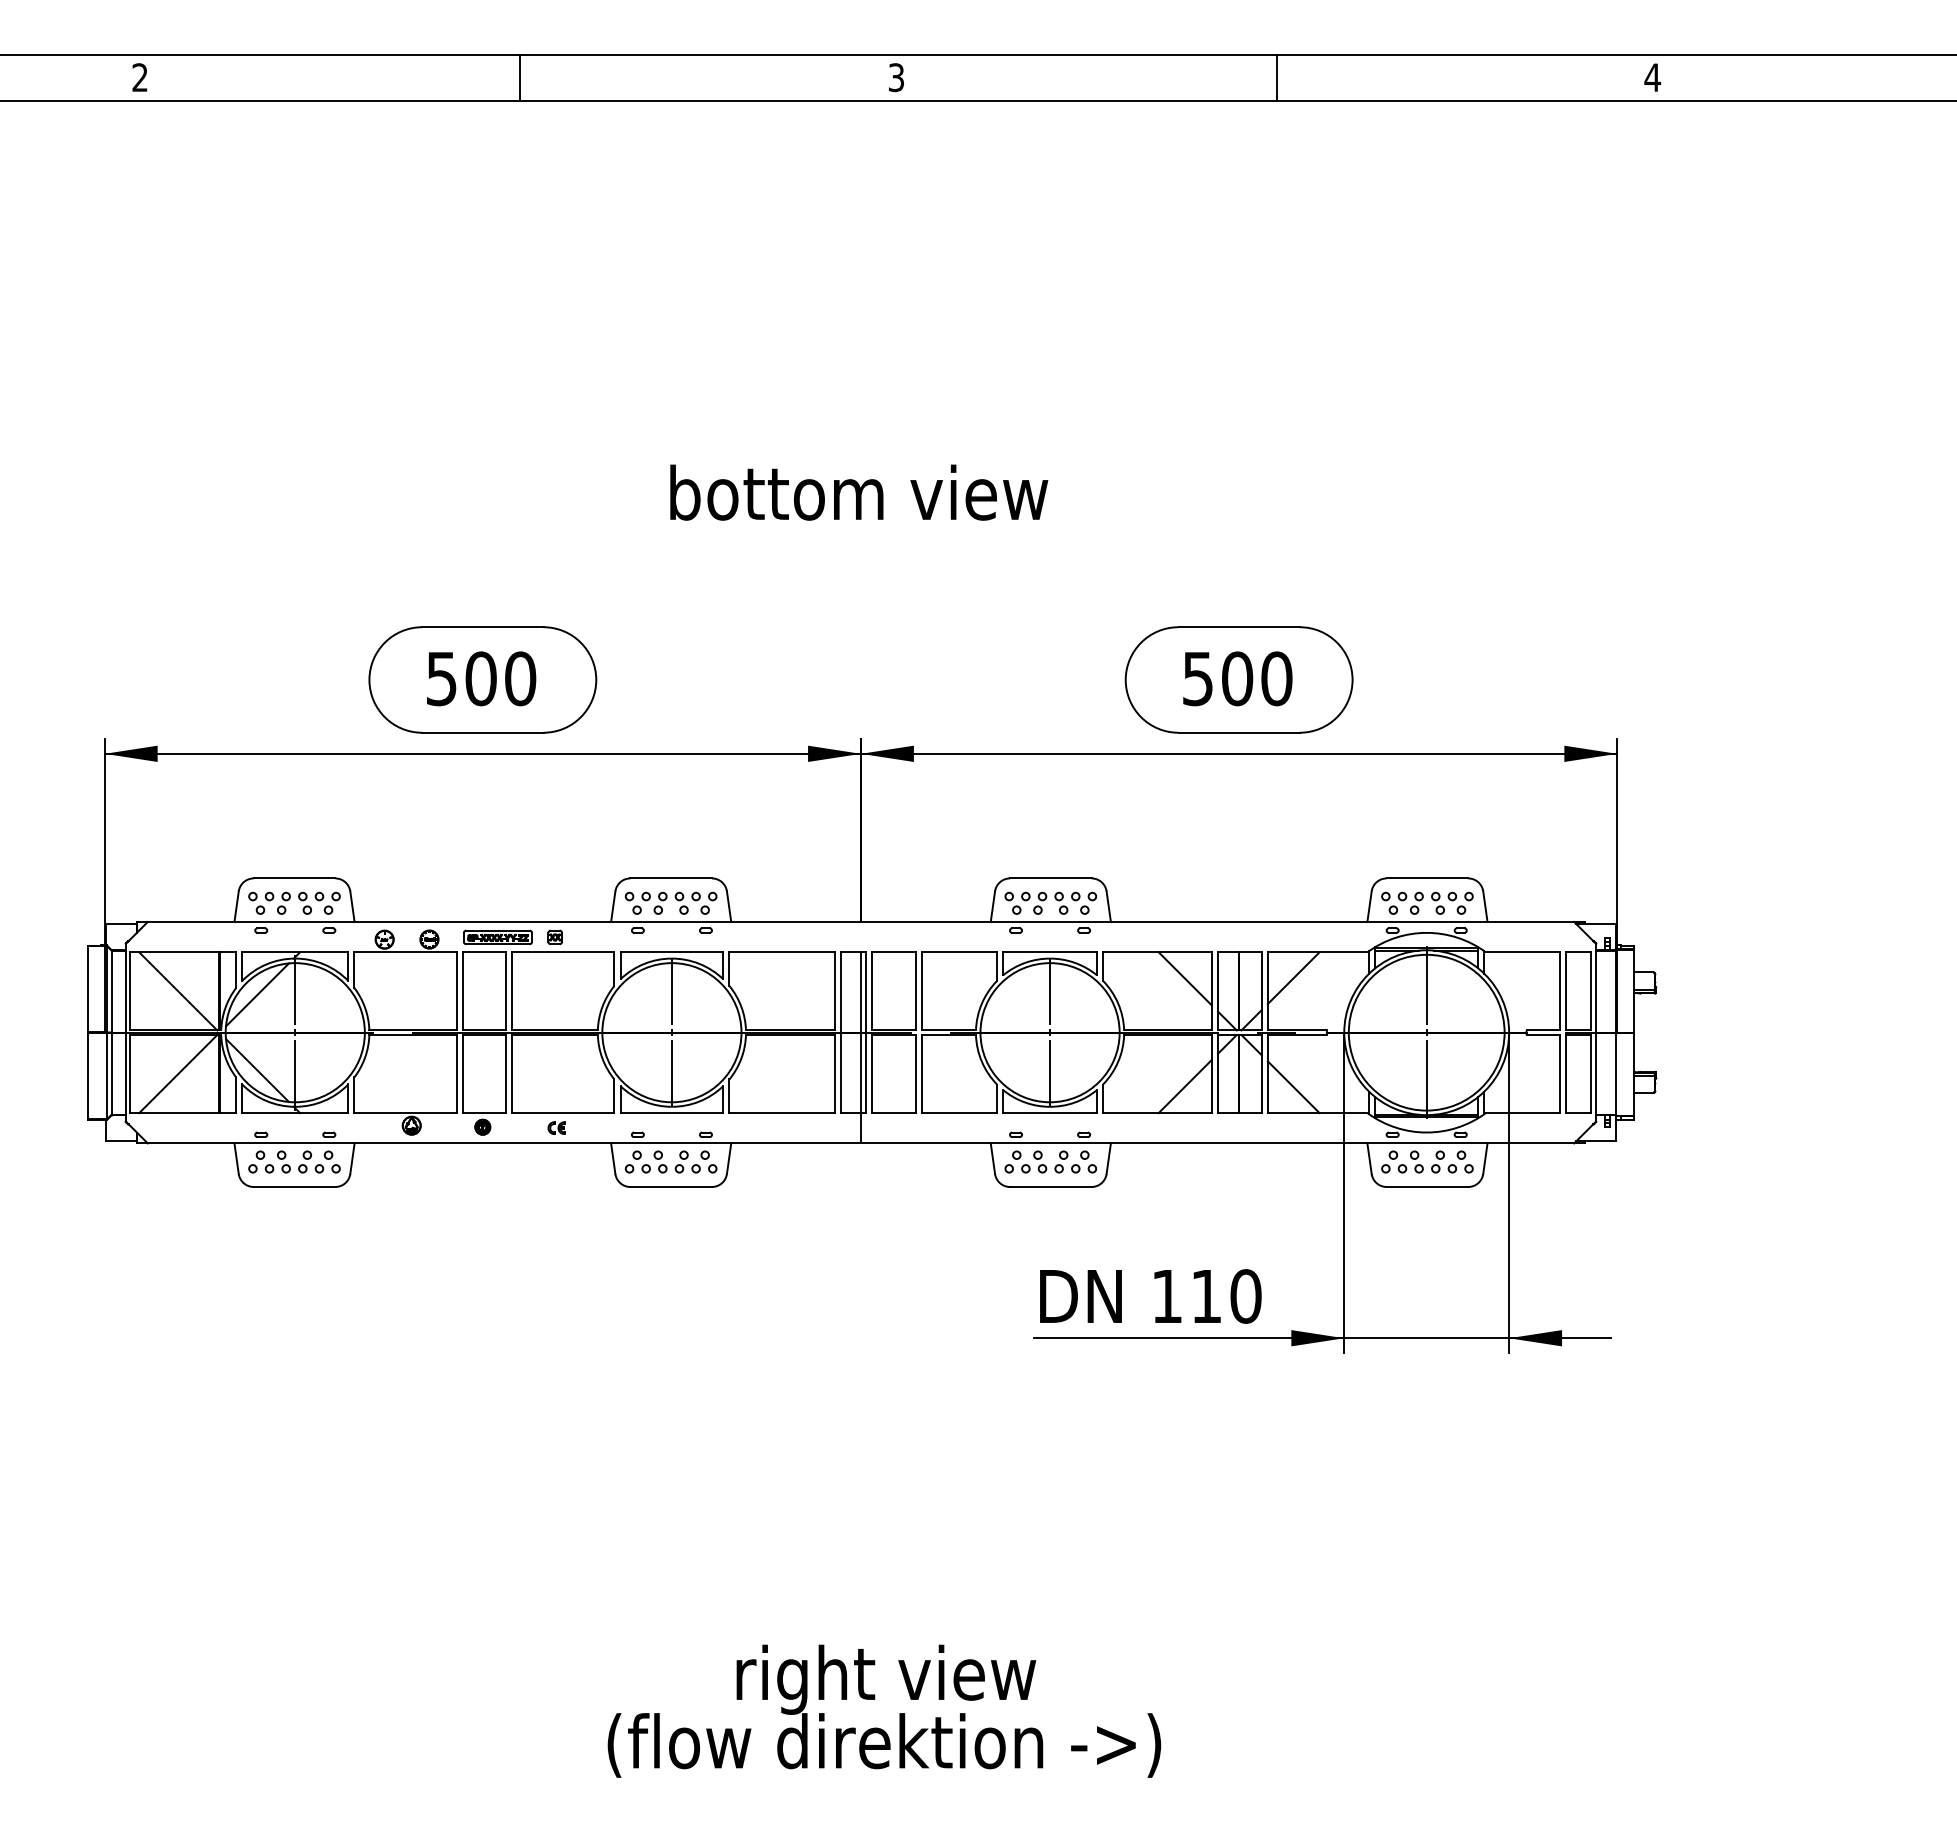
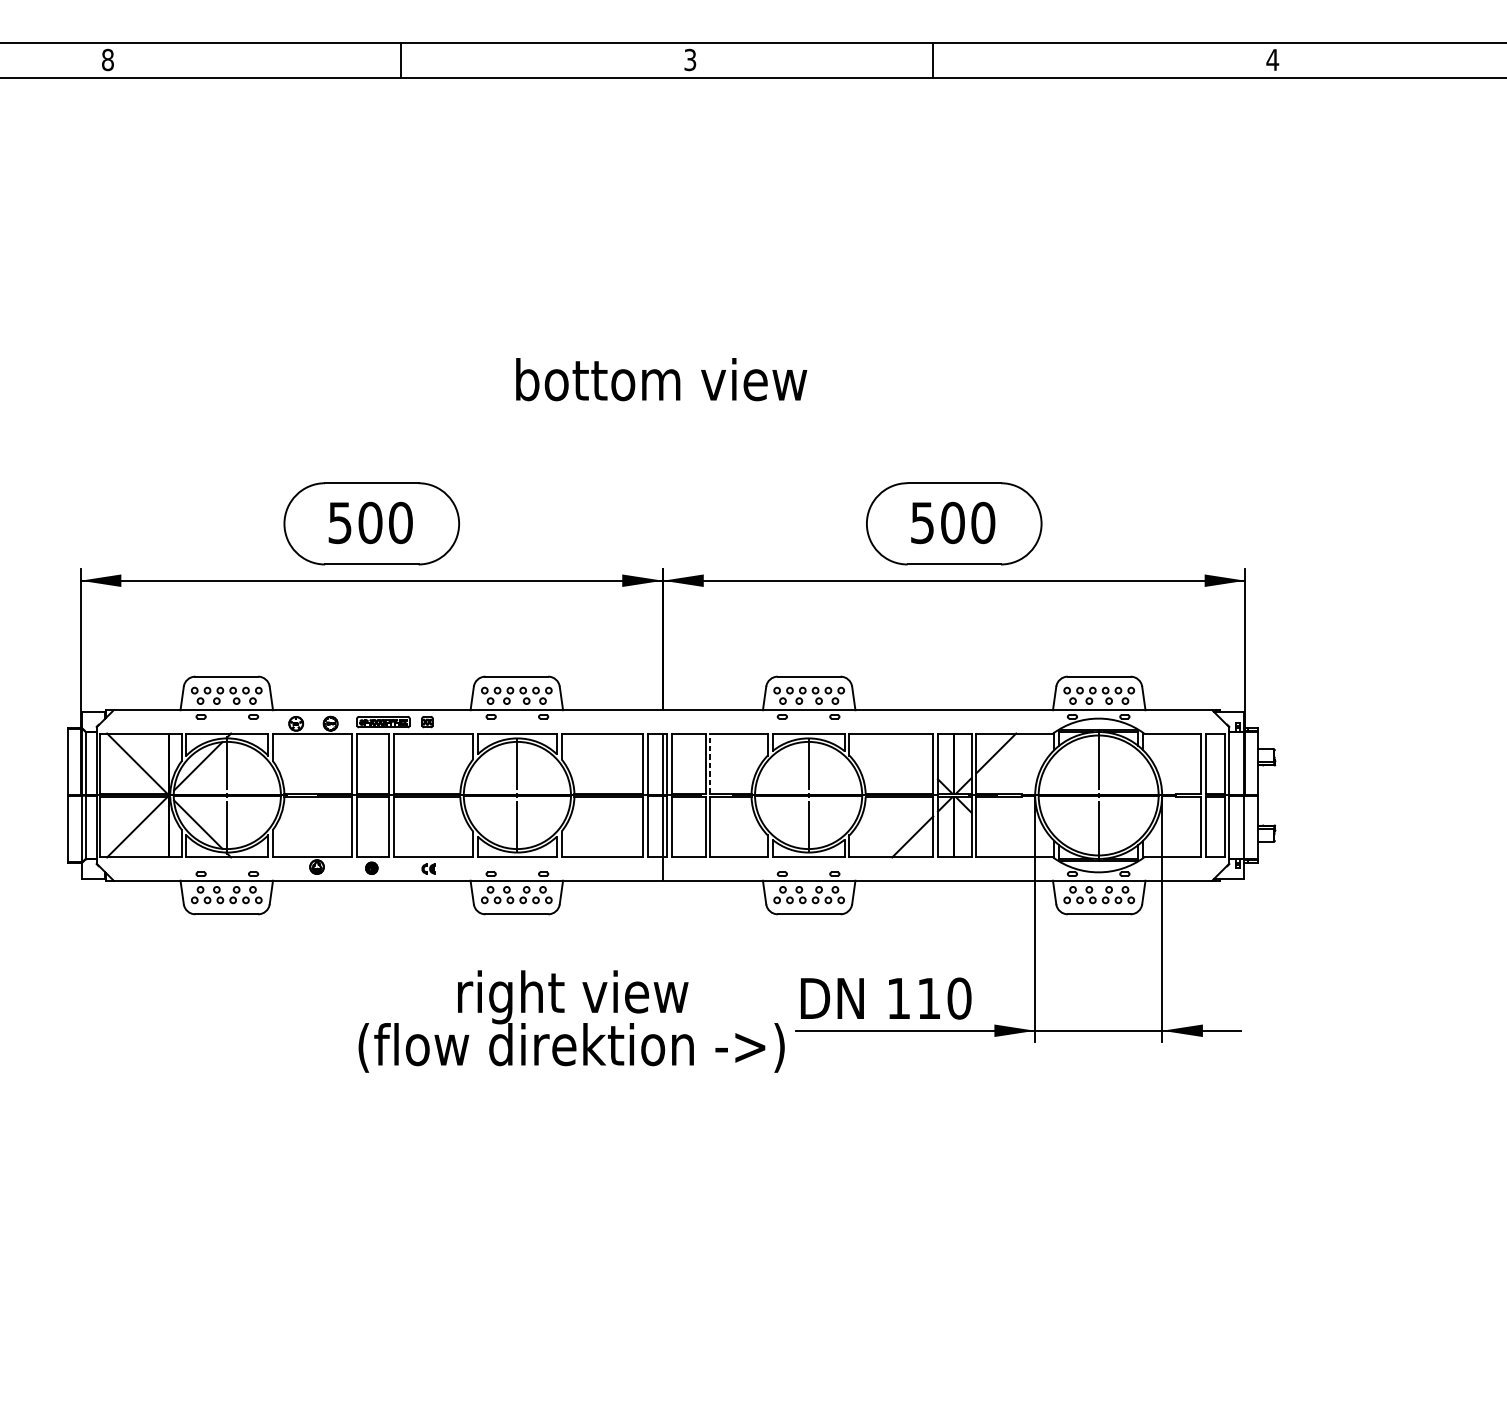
text: (140, 77) -> (108, 59), 2 -> 8
line: (1276, 77) -> (932, 59), moved
line: (1184, 978) -> (912, 753), removed
line: (922, 990) -> (710, 762), solid -> dashed
line: (1293, 1087) -> (996, 837), removed
text: (884, 1710) -> (571, 1020), moved

